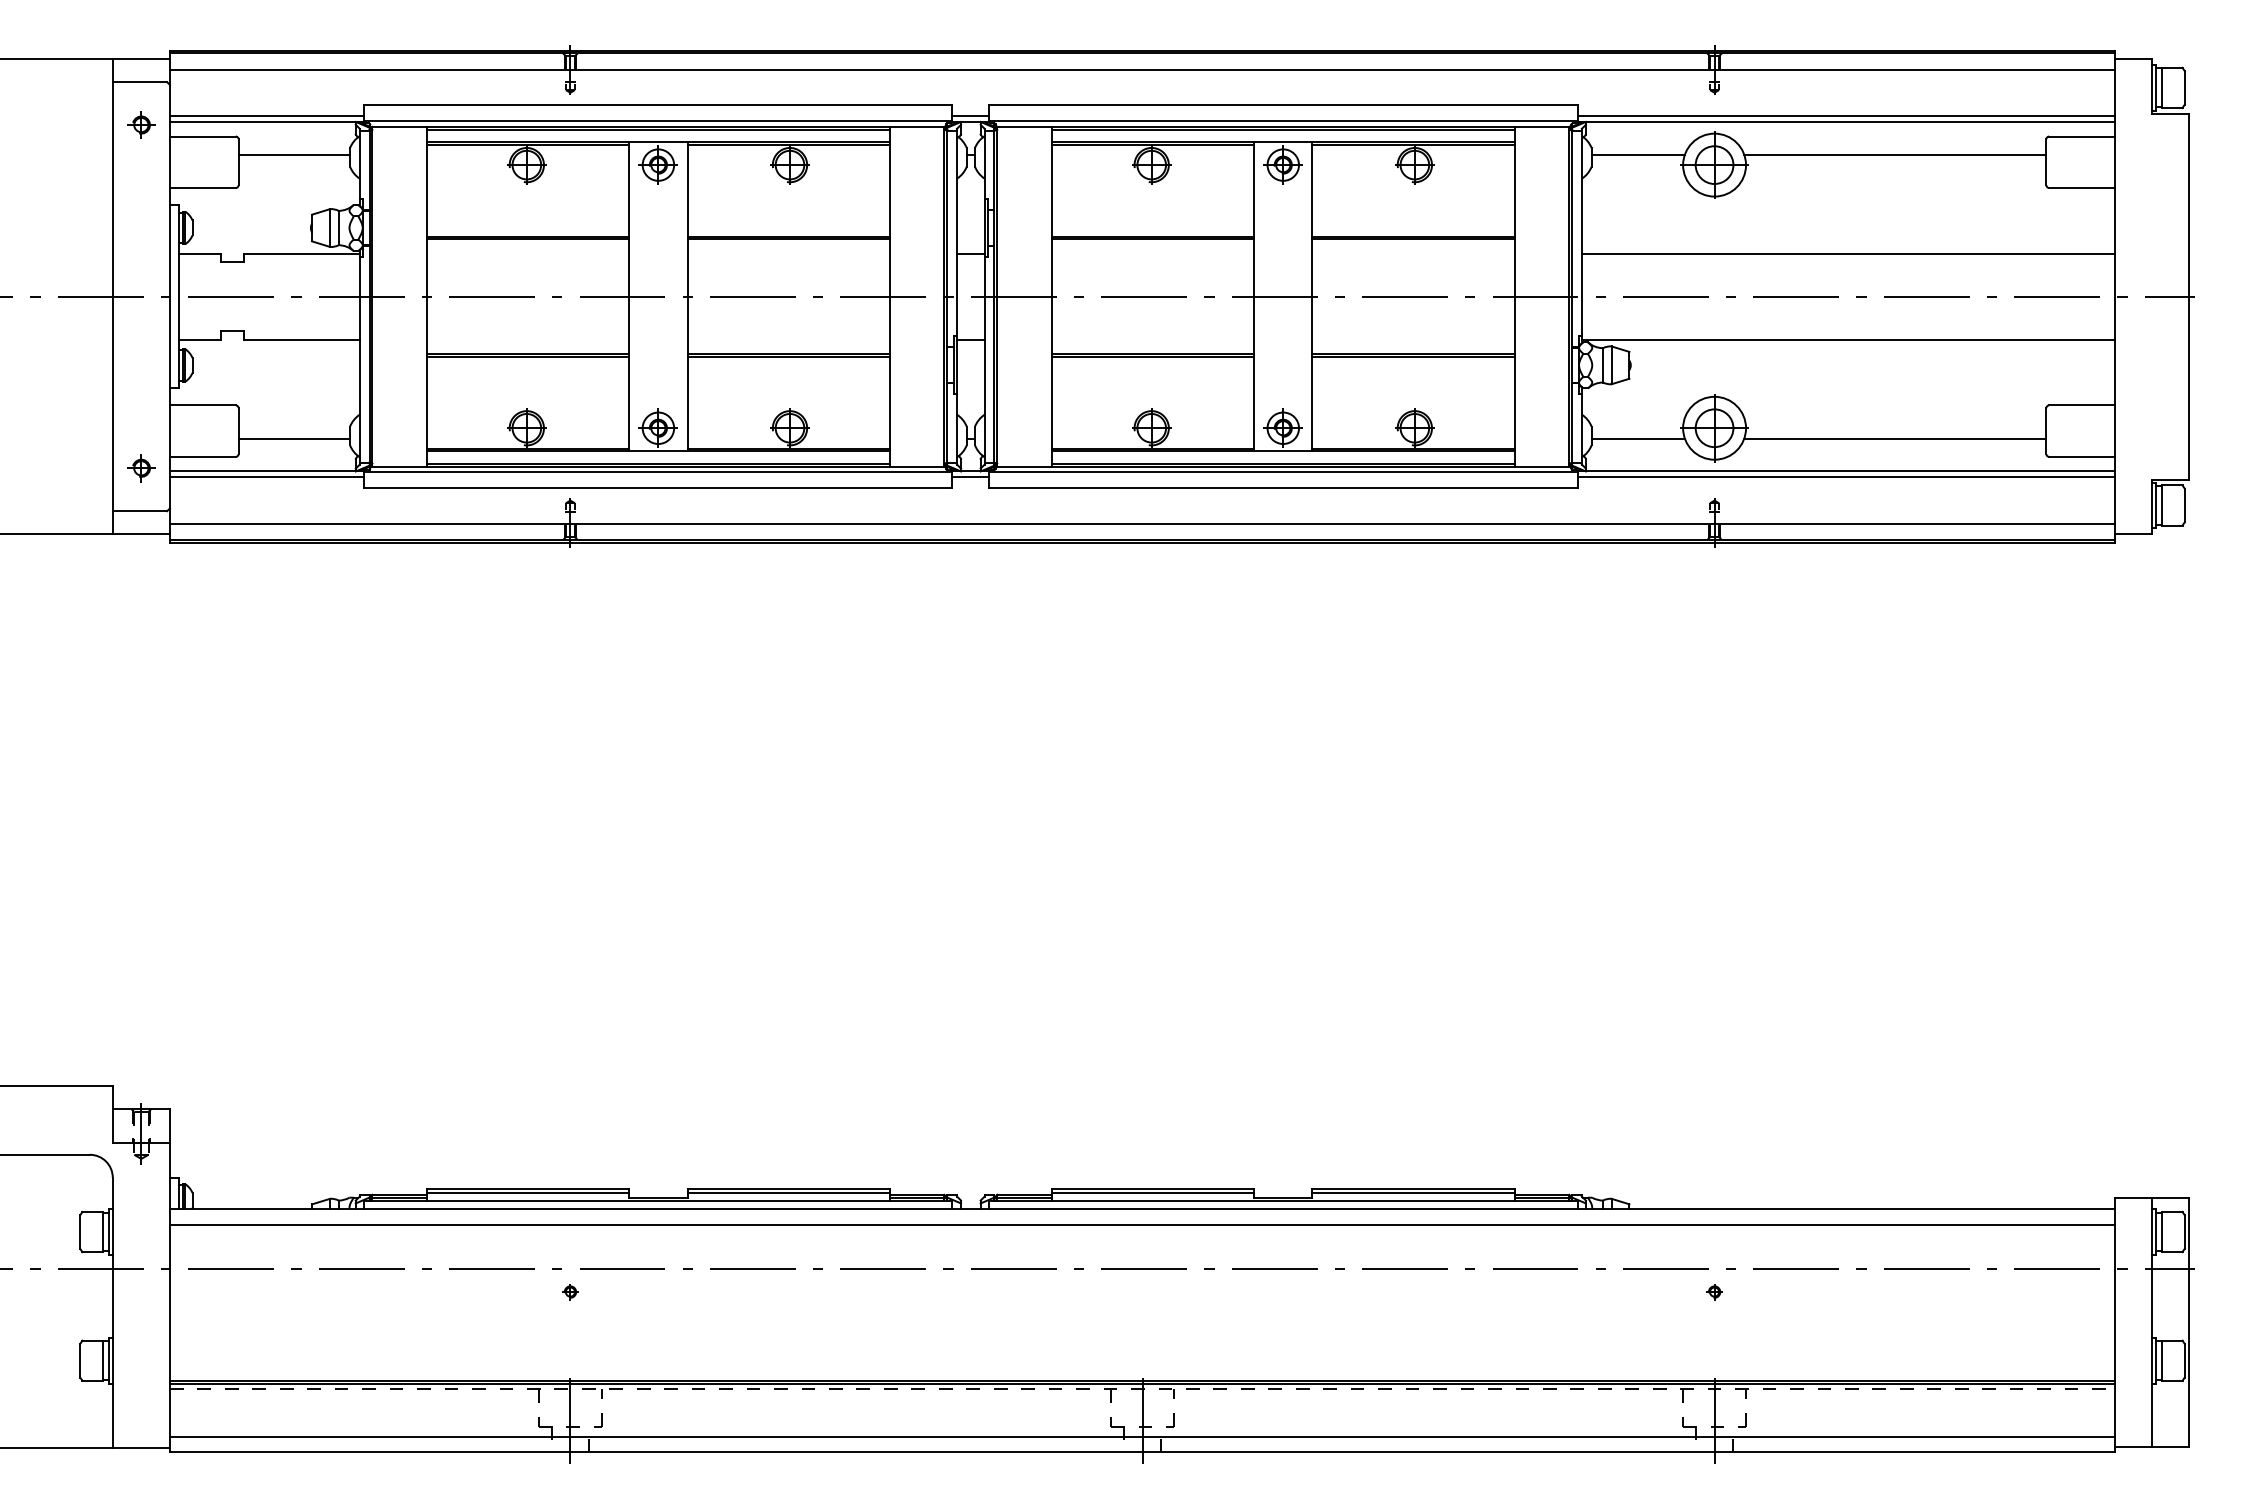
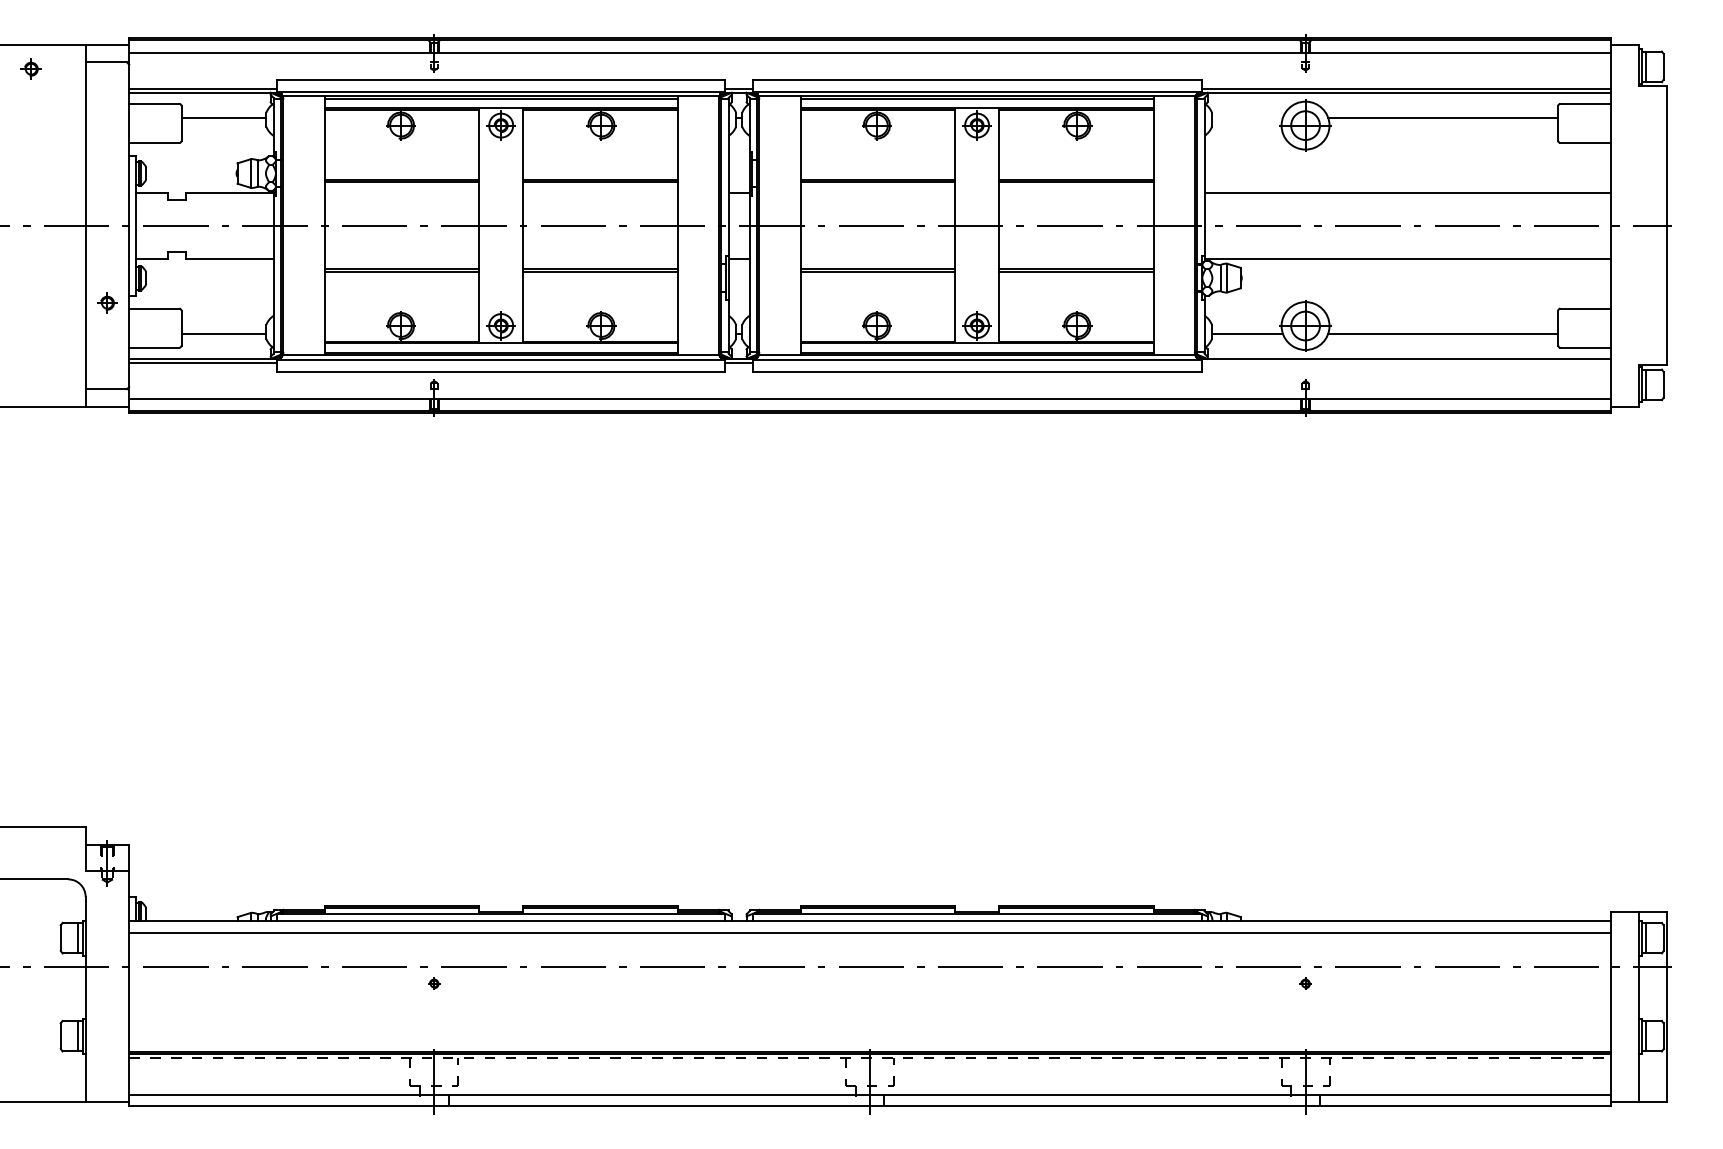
part: (141, 124) -> (31, 68), moved
line: (1637, 154) -> (1246, 117), removed
part: (141, 468) -> (107, 303), moved
line: (1846, 476) -> (1406, 362), removed

